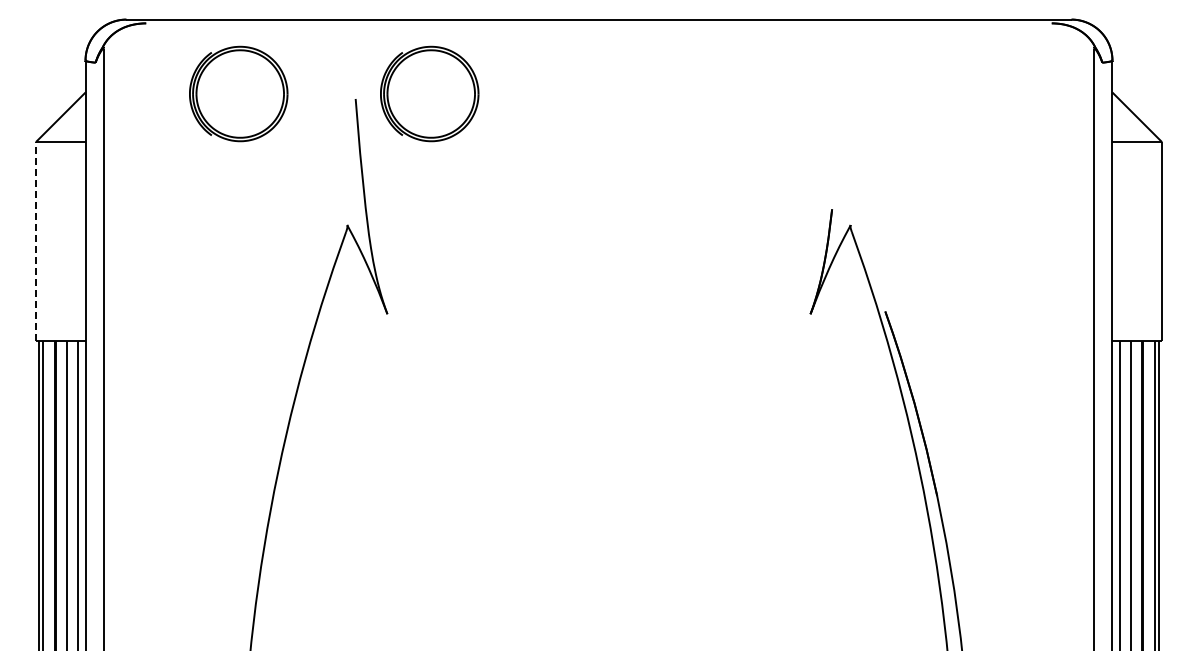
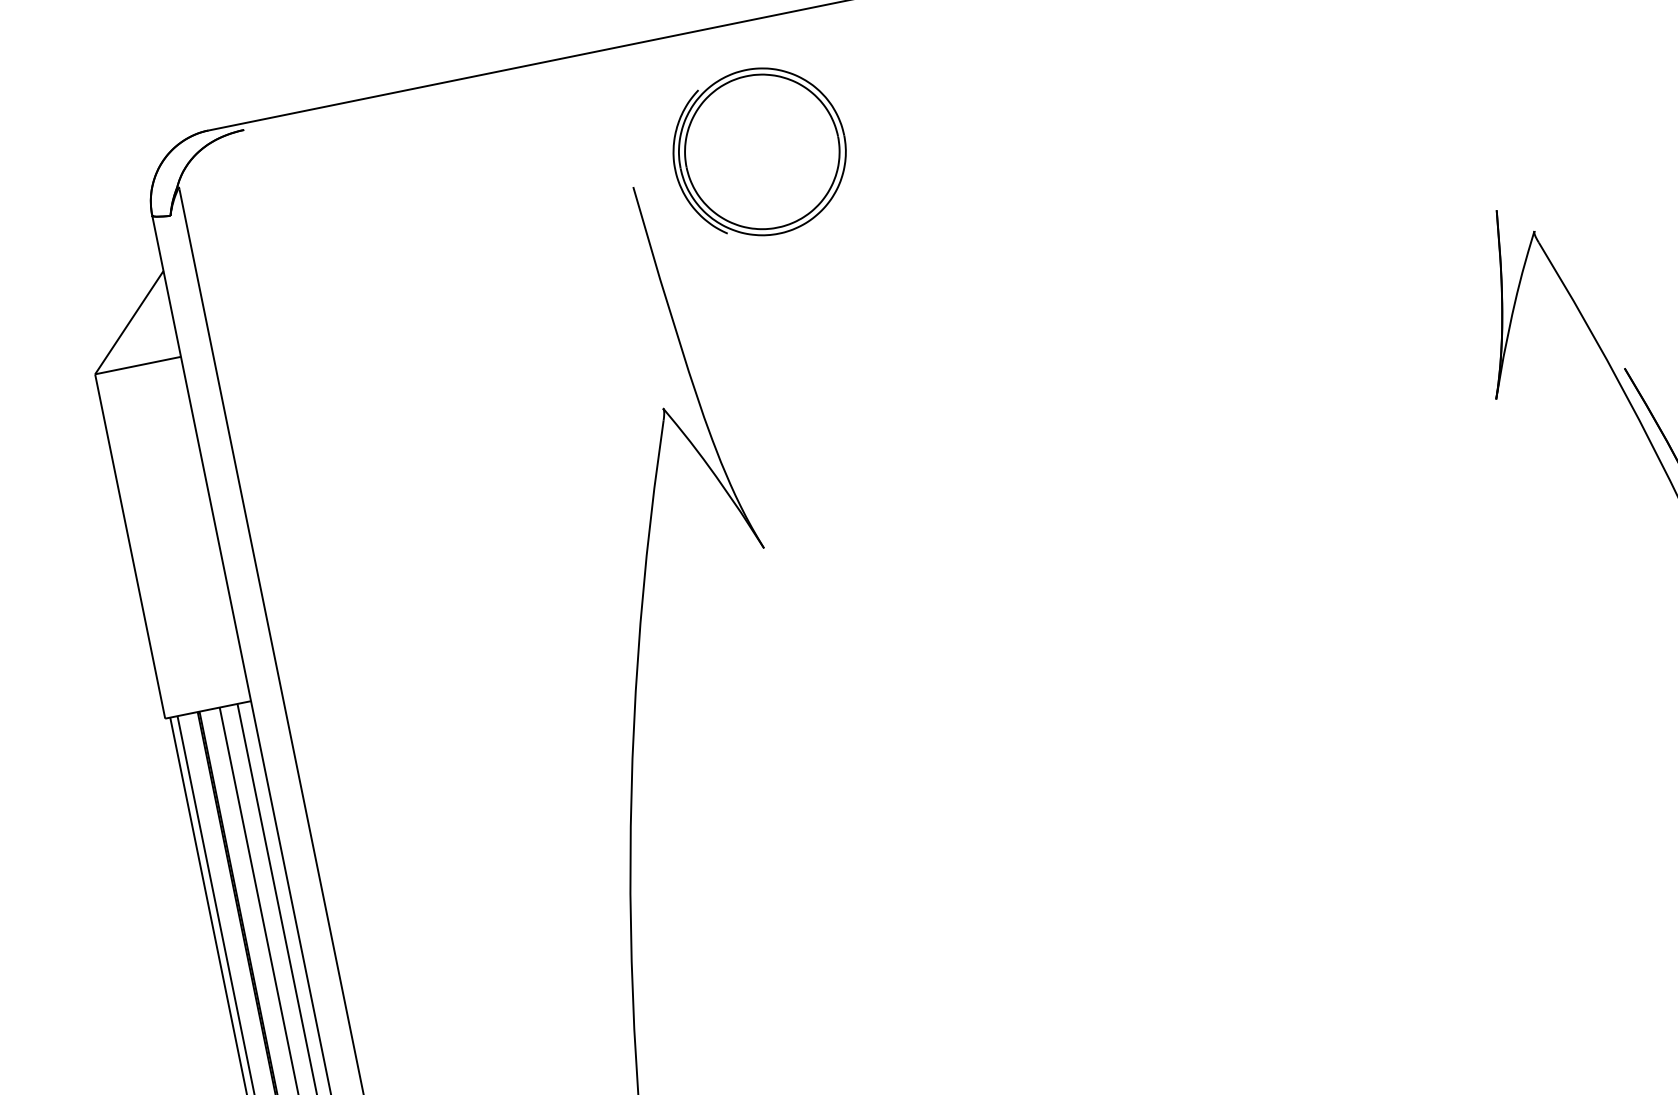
part: (238, 93) -> (428, 218), removed
line: (35, 241) -> (129, 546), dashed -> solid

